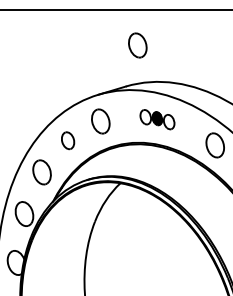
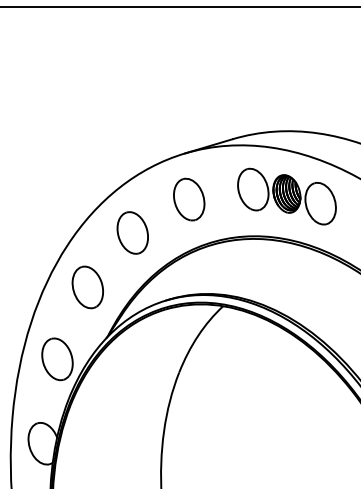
part: (137, 45) -> (252, 68), removed
part: (157, 119) -> (287, 196), size x1.67
part: (67, 140) -> (131, 232), size x1.43

